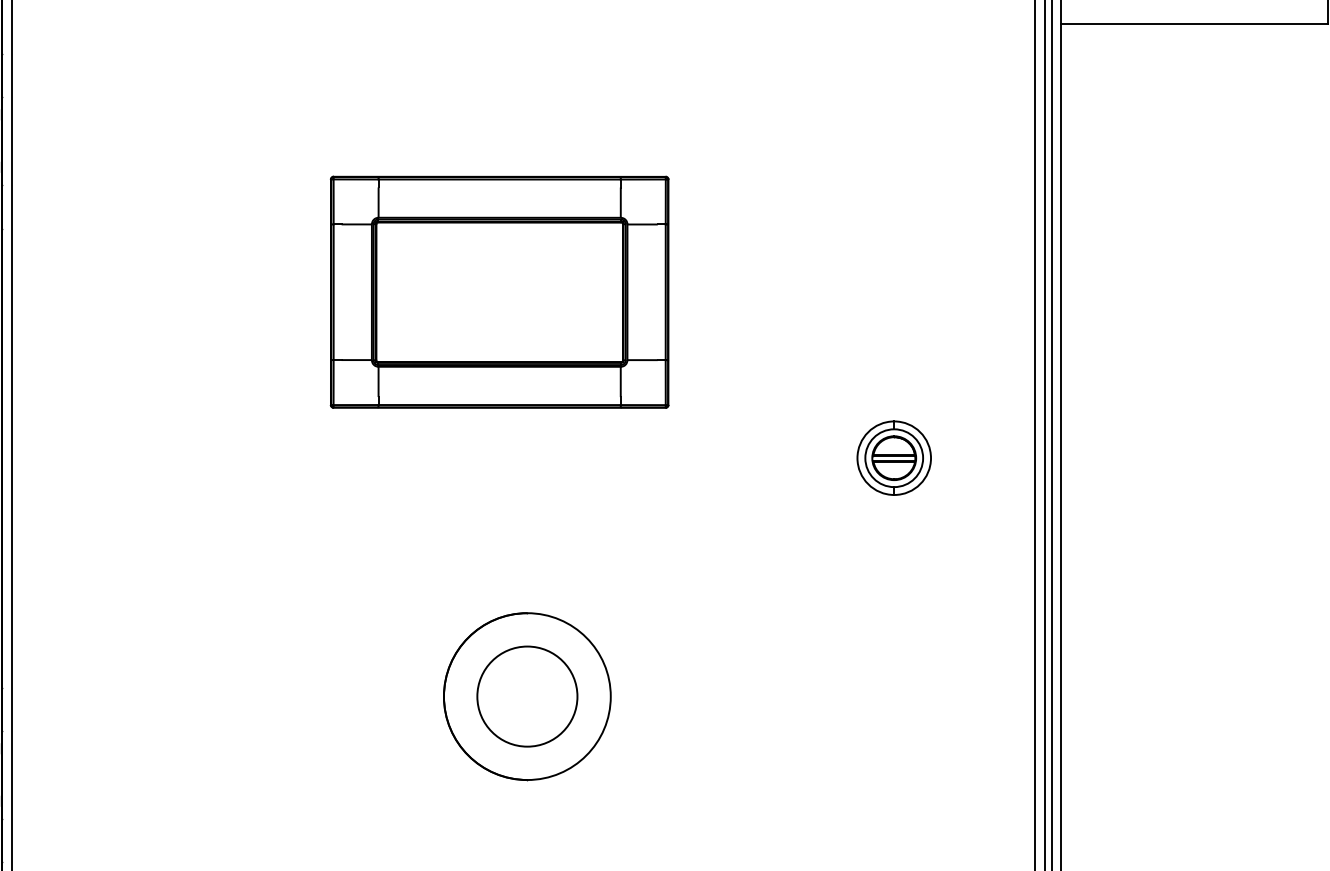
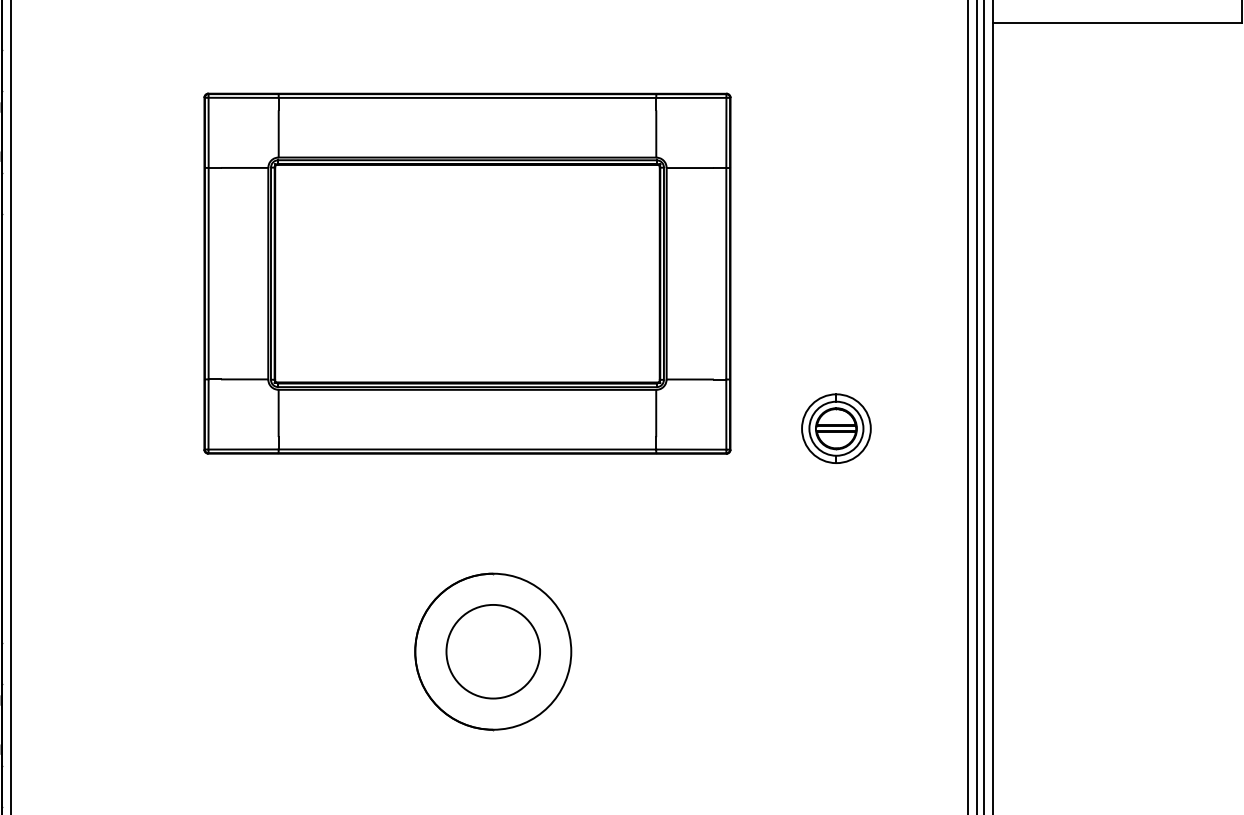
part: (499, 291) -> (467, 272), size x1.67

